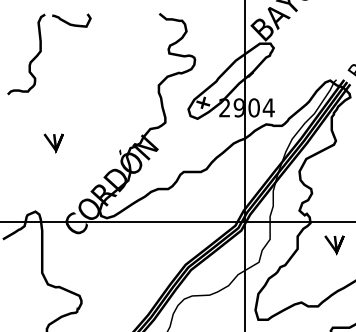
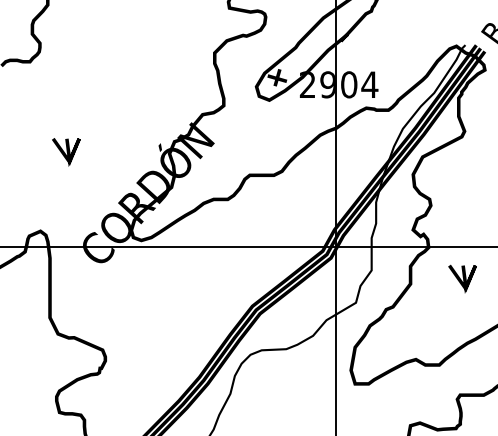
line: (52, 143) -> (64, 152), moved

